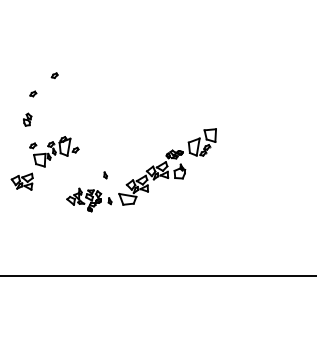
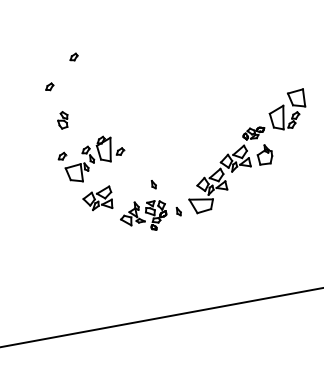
part: (27, 119) -> (62, 119), moved
part: (105, 175) -> (153, 184), moved
part: (21, 181) -> (96, 199), moved

